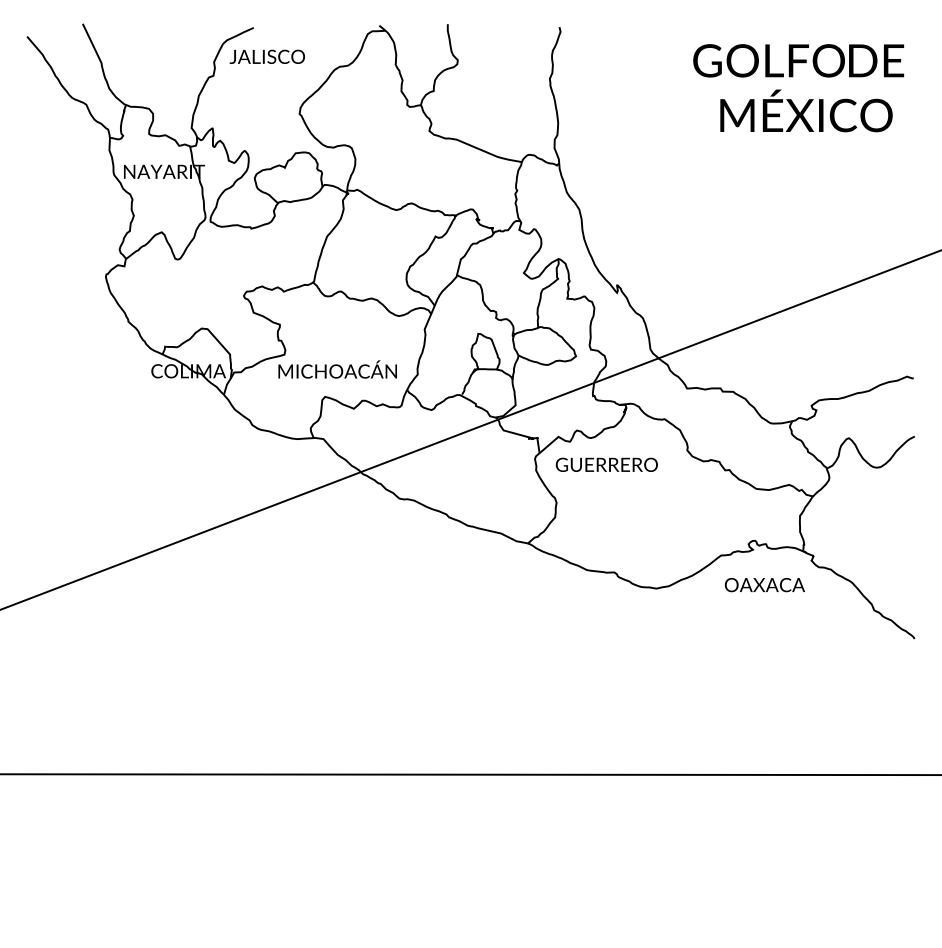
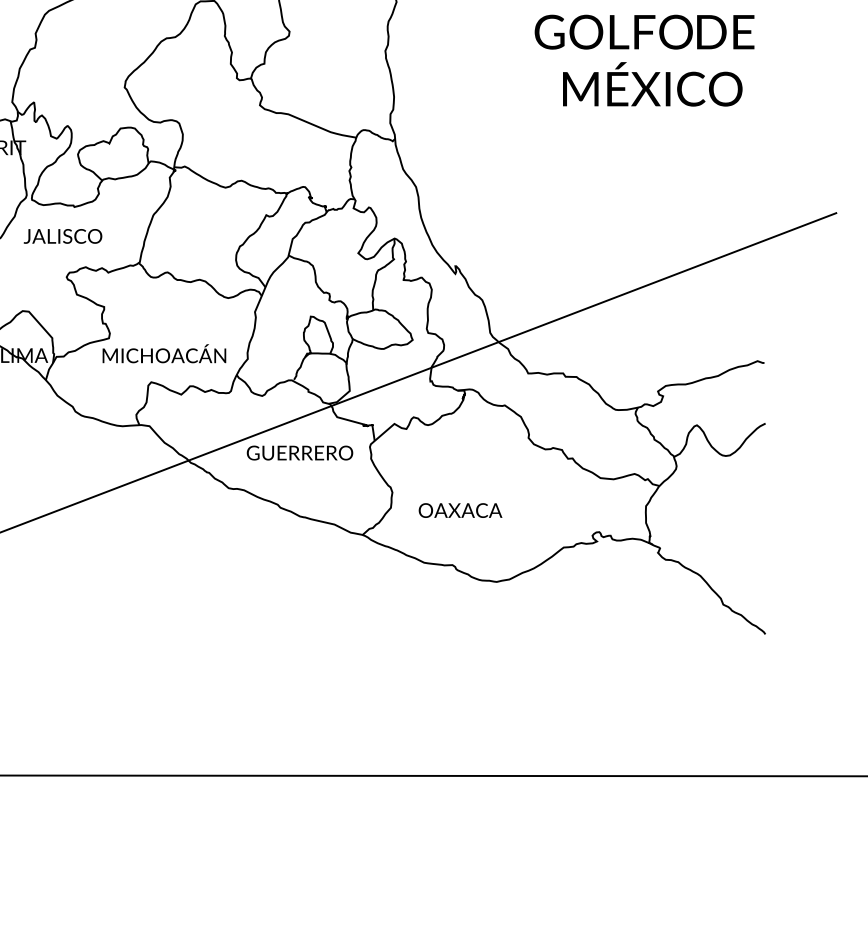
text: (266, 56) -> (62, 236), moved
text: (606, 464) -> (299, 452), moved
text: (764, 585) -> (460, 511), moved

